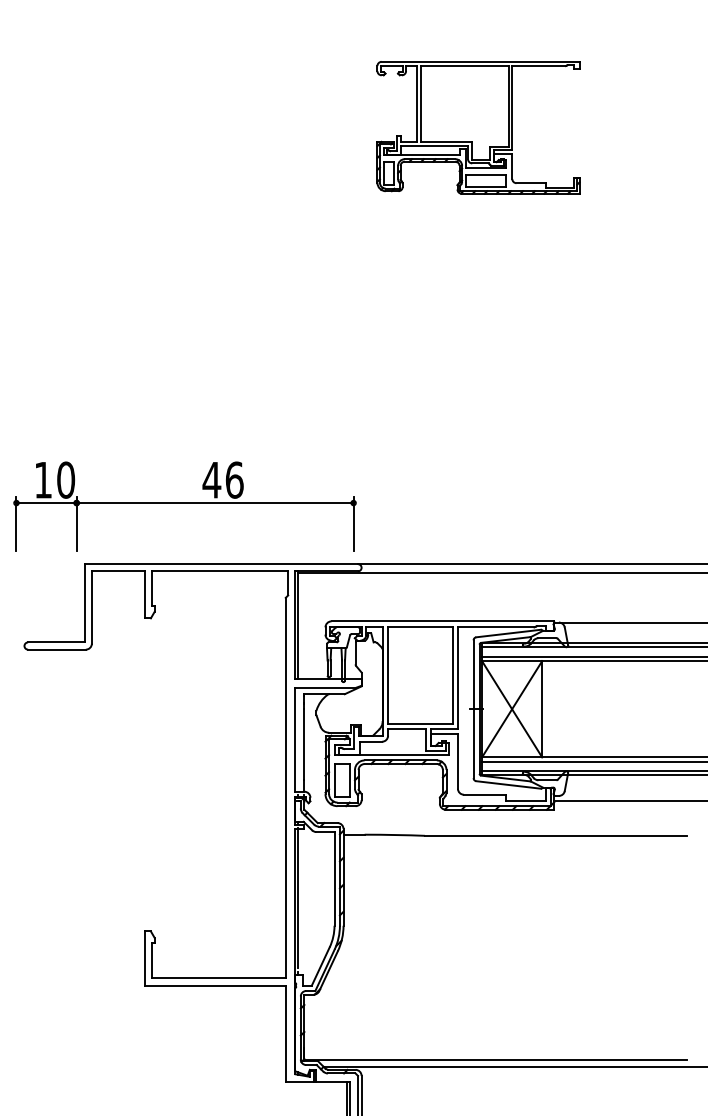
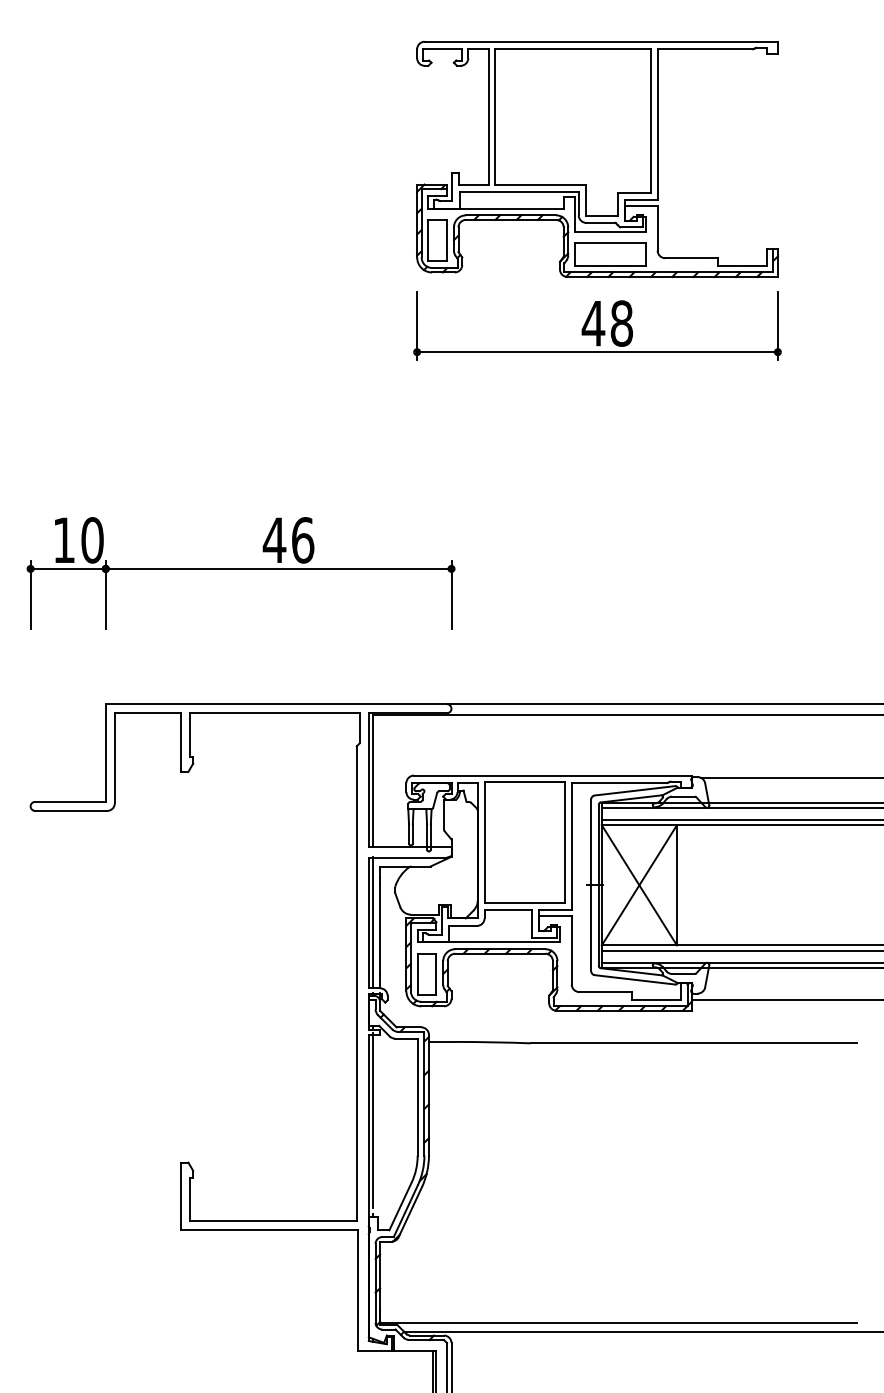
part: (478, 127) -> (597, 159), size x1.43
part: (478, 260) -> (597, 325), added
part: (184, 506) -> (240, 573), moved
line: (298, 738) -> (372, 921), added

